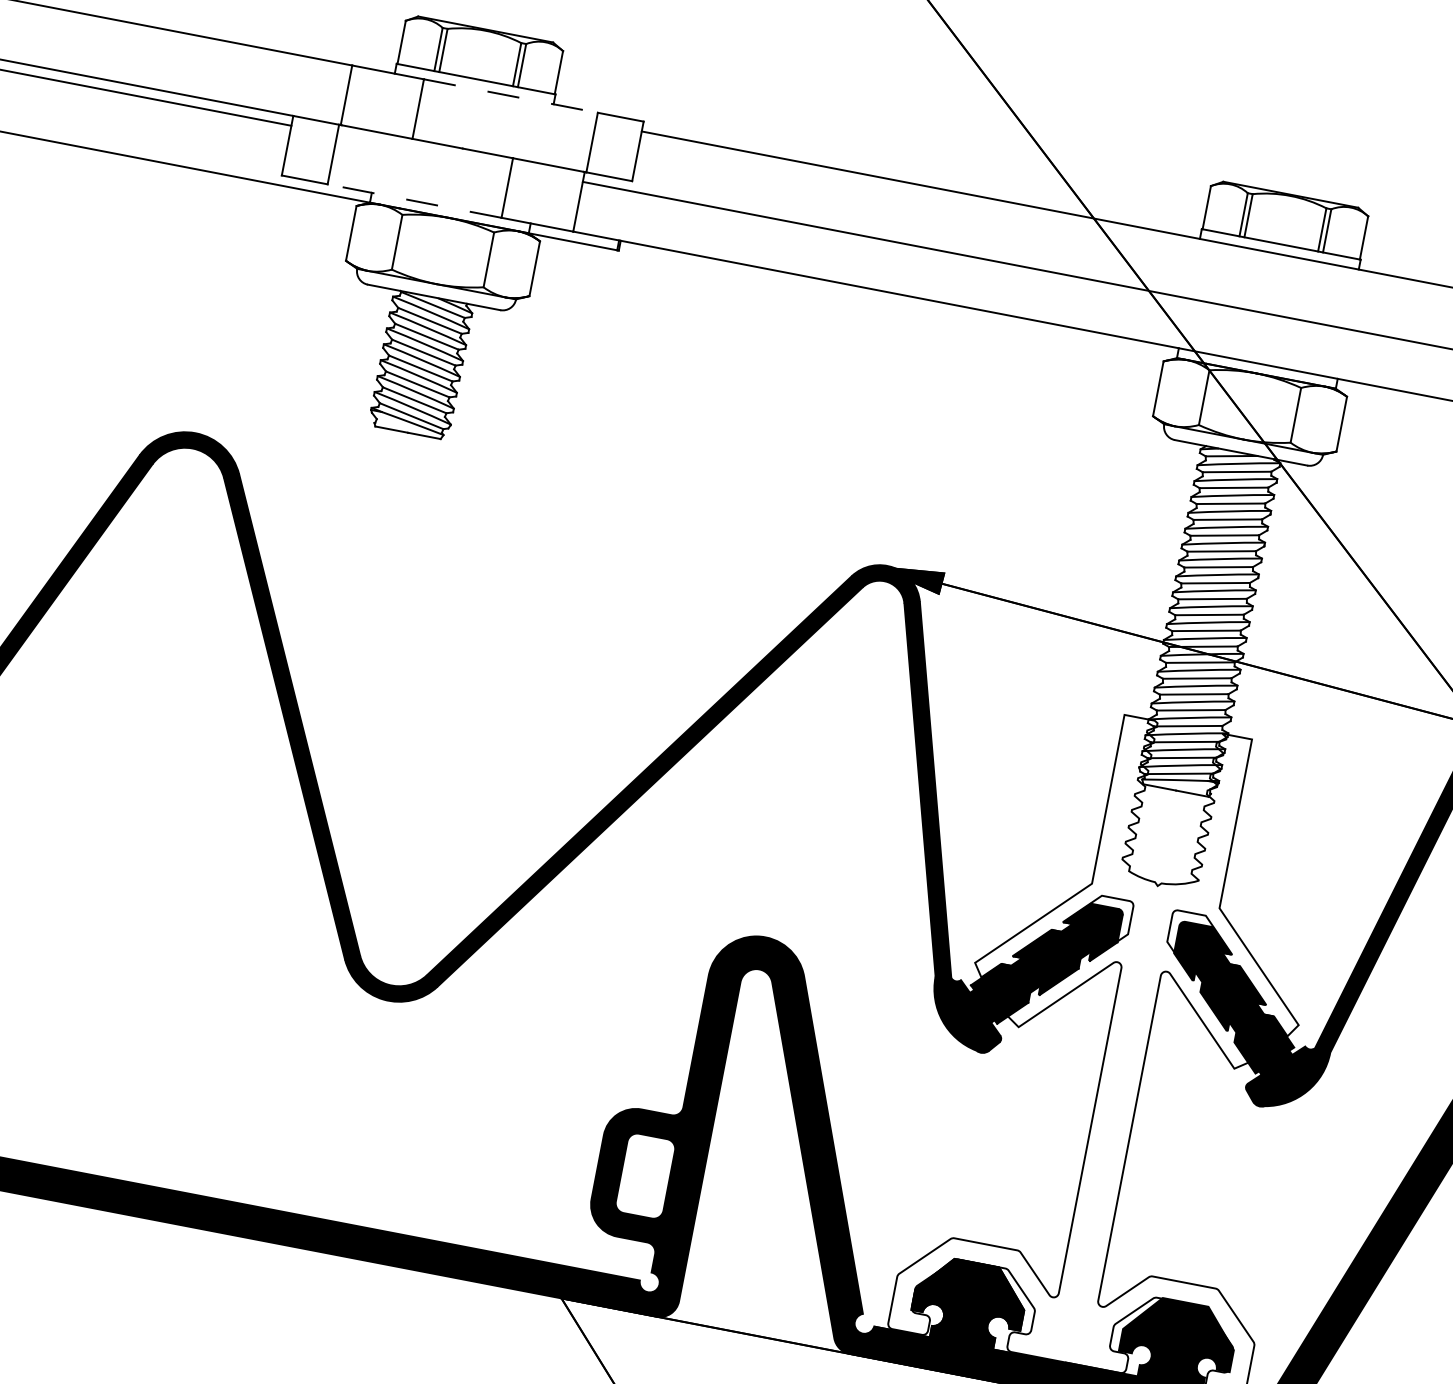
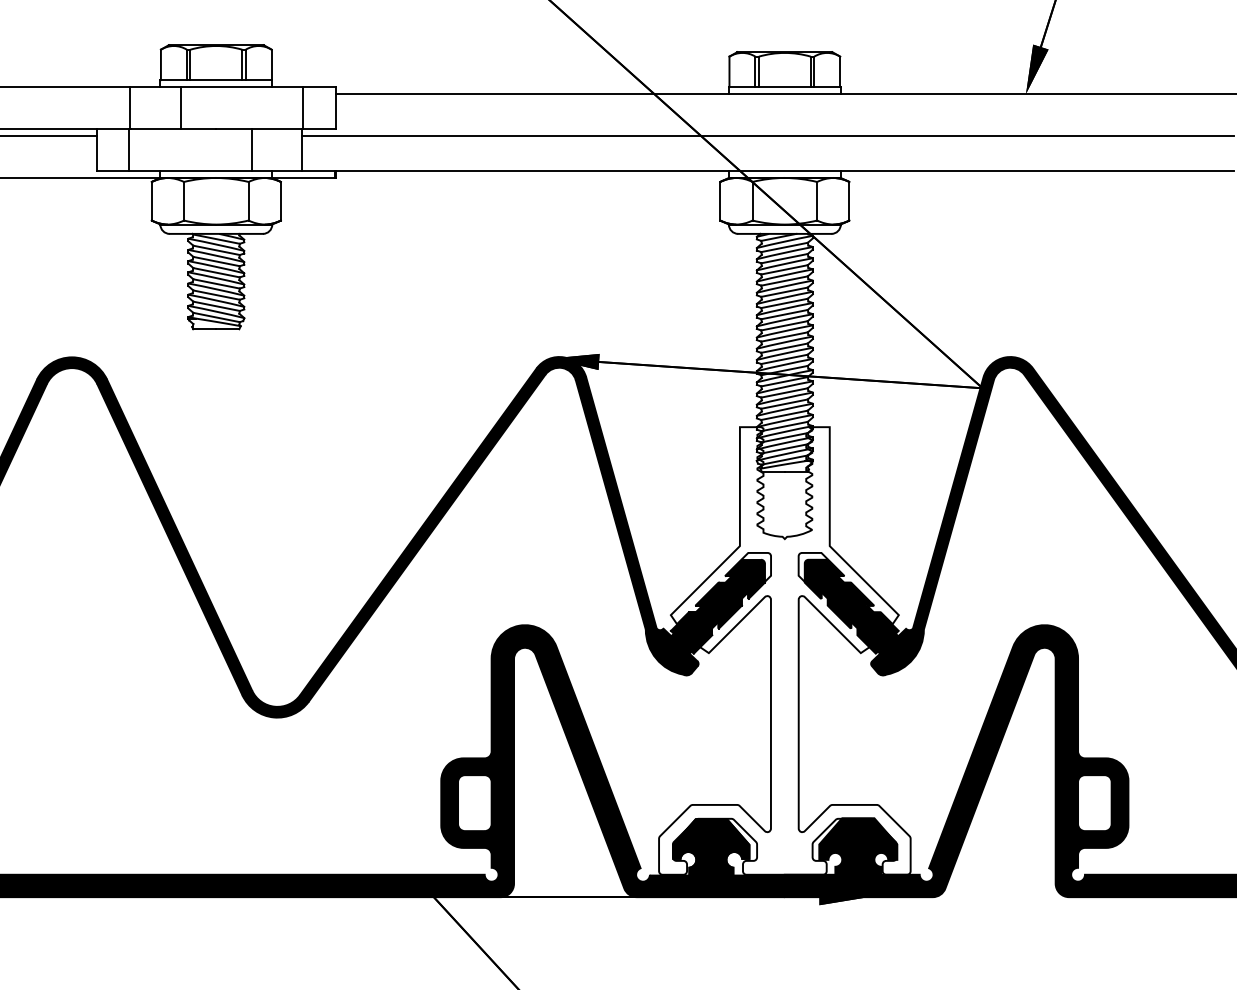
line: (511, 96) -> (242, 87), dashed -> solid
line: (413, 201) -> (189, 171), dashed -> solid

